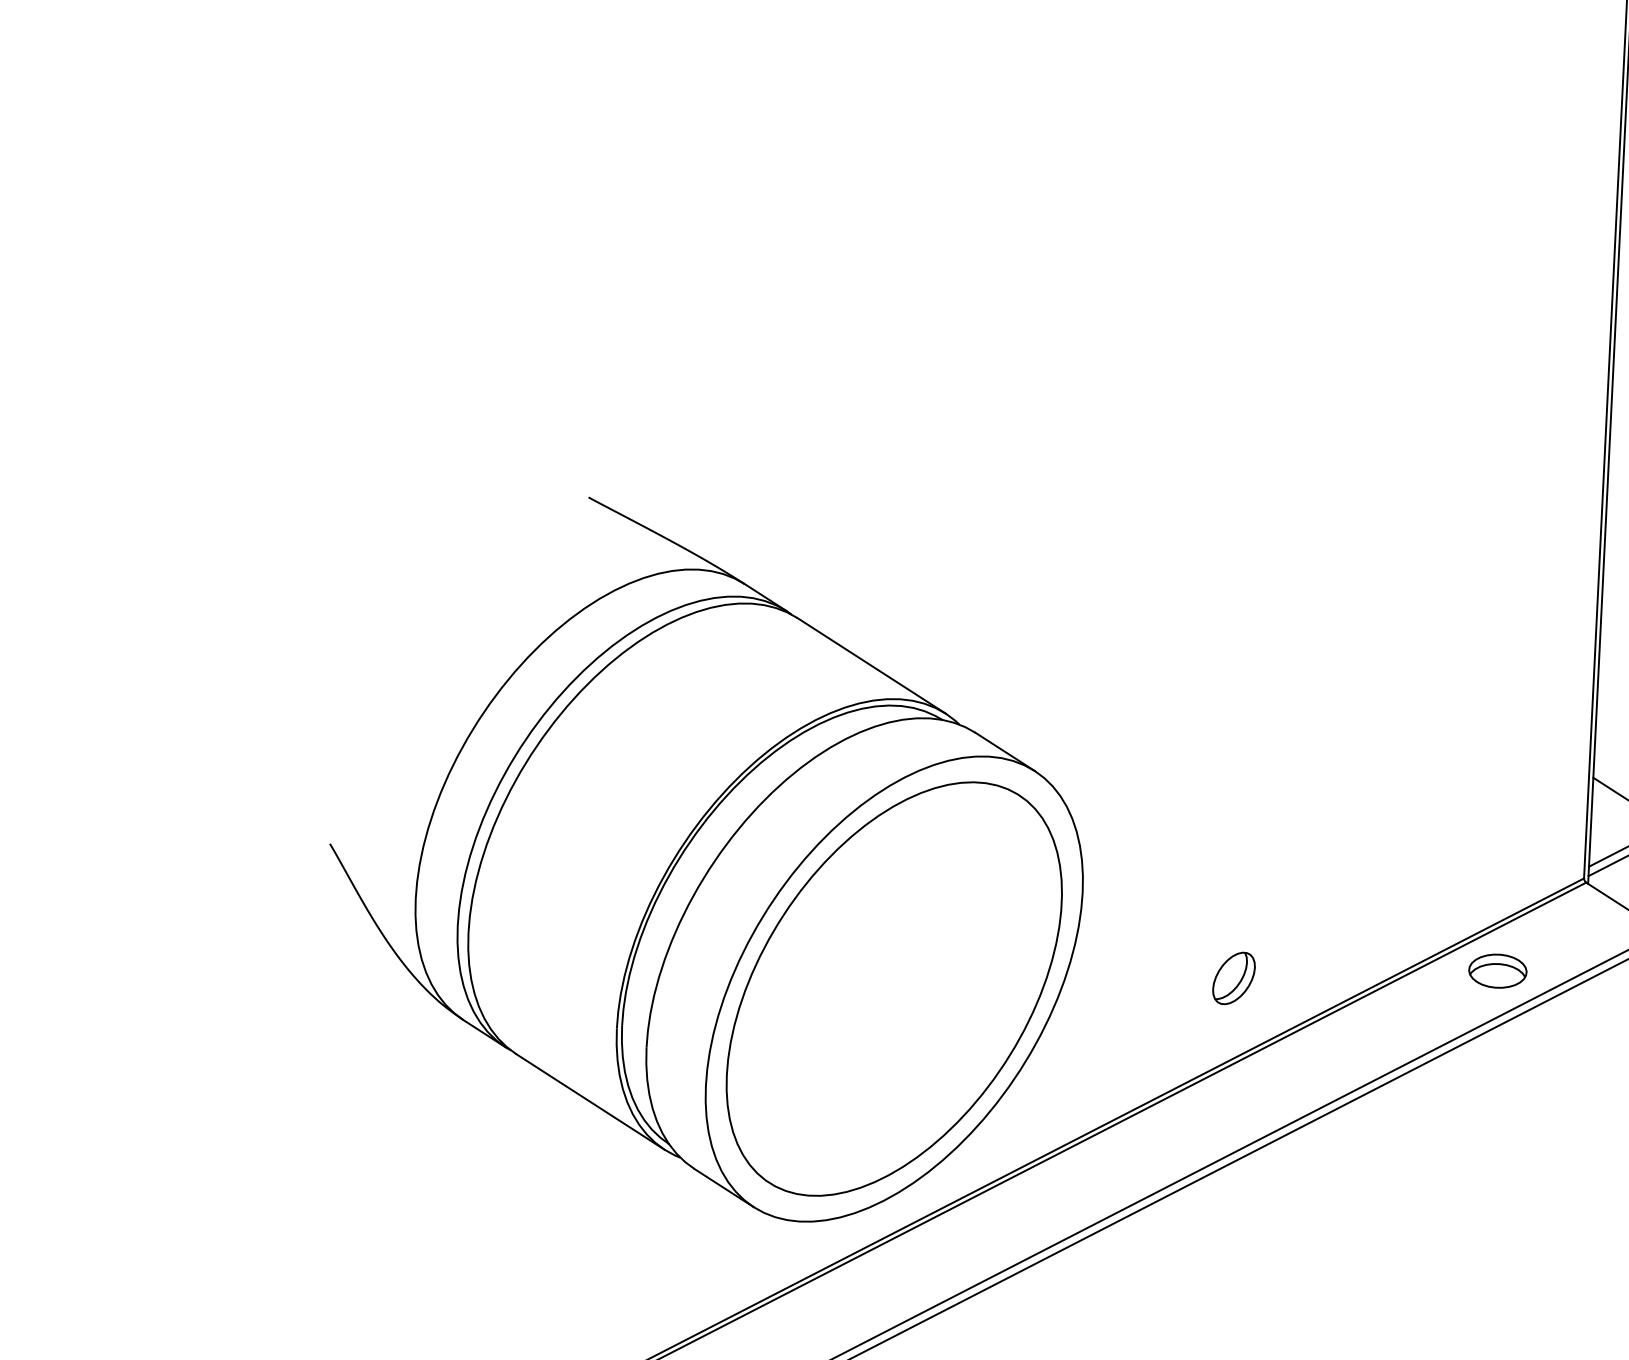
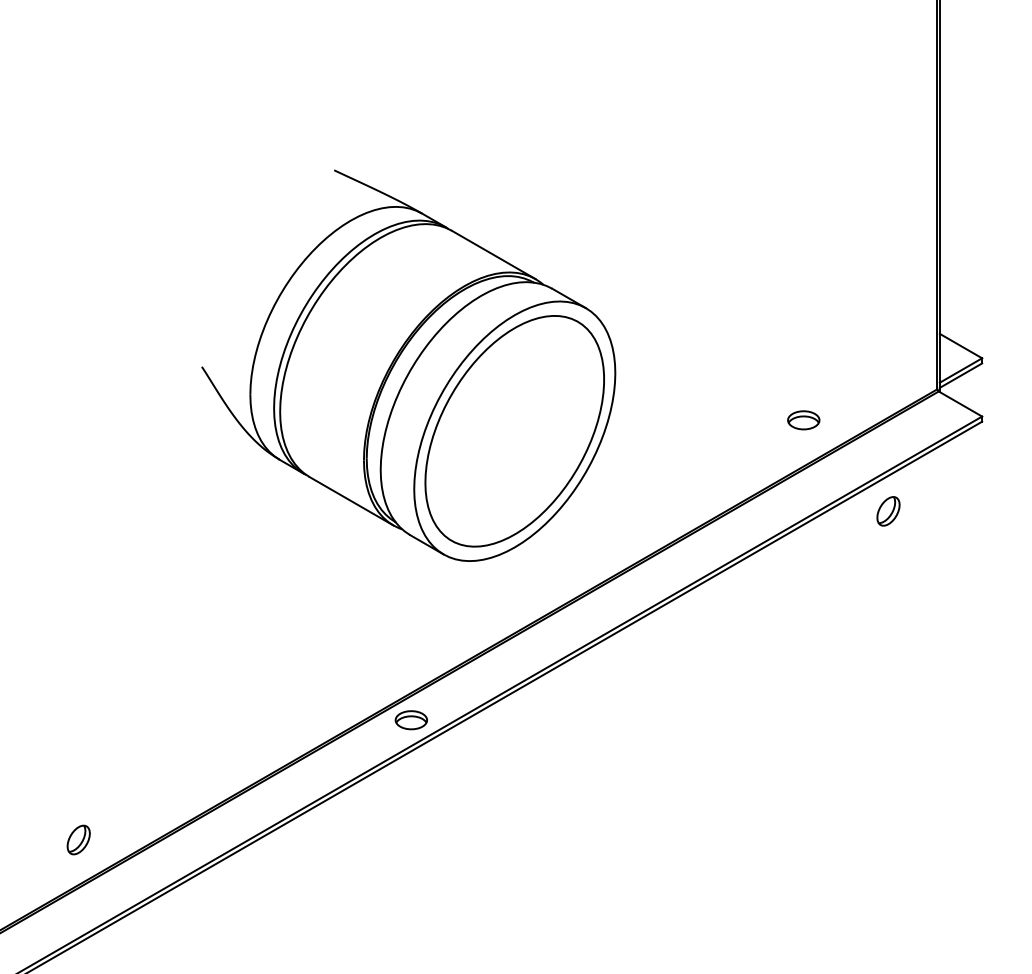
part: (706, 859) -> (408, 365), moved
part: (1497, 971) -> (803, 420), moved
part: (1234, 978) -> (888, 511), moved

